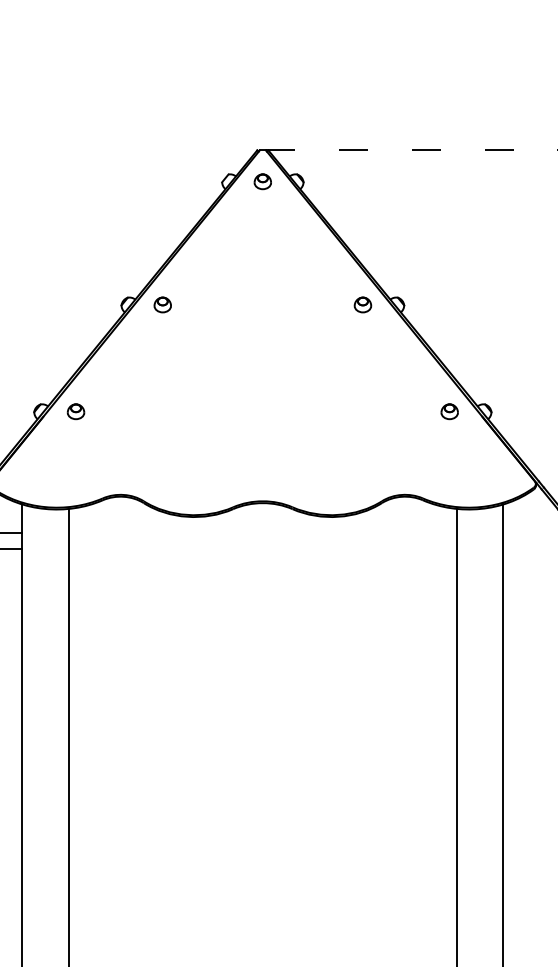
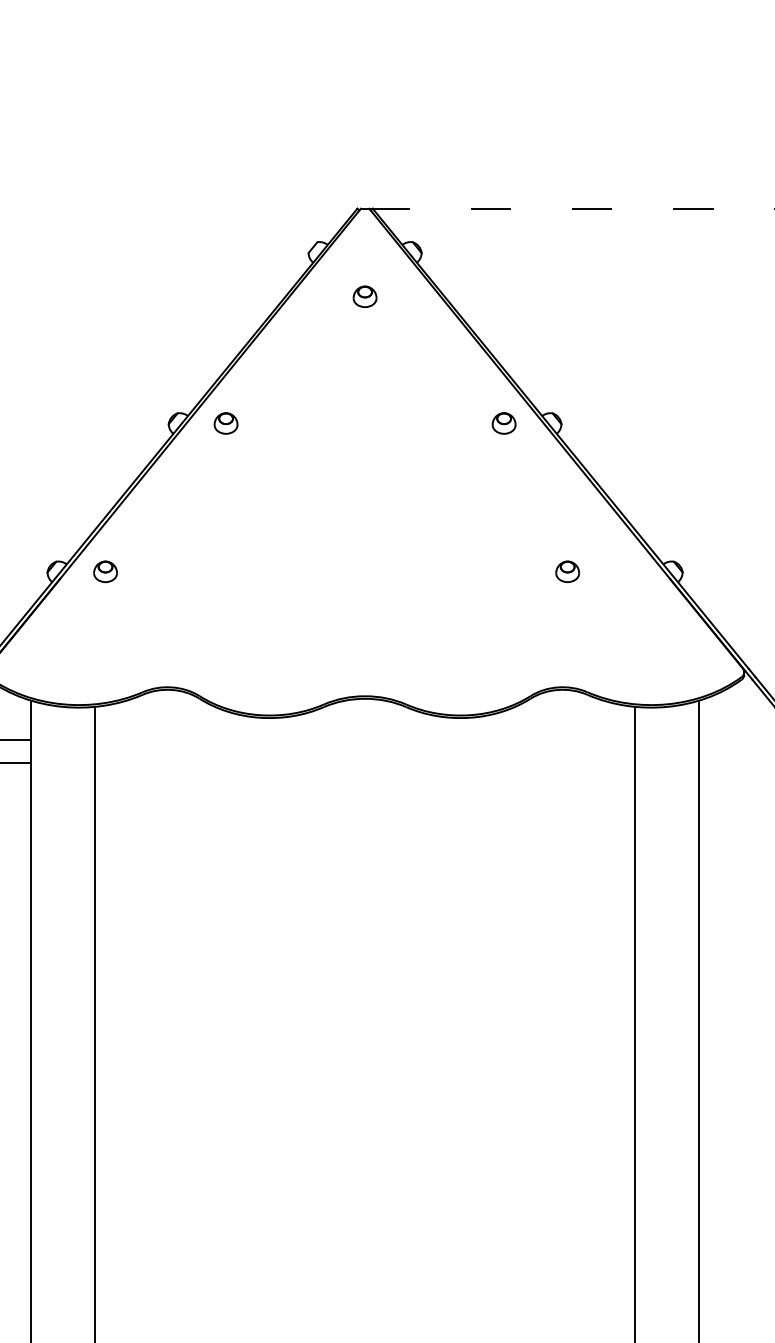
part: (262, 181) -> (364, 296), moved
part: (449, 411) -> (567, 571), moved

